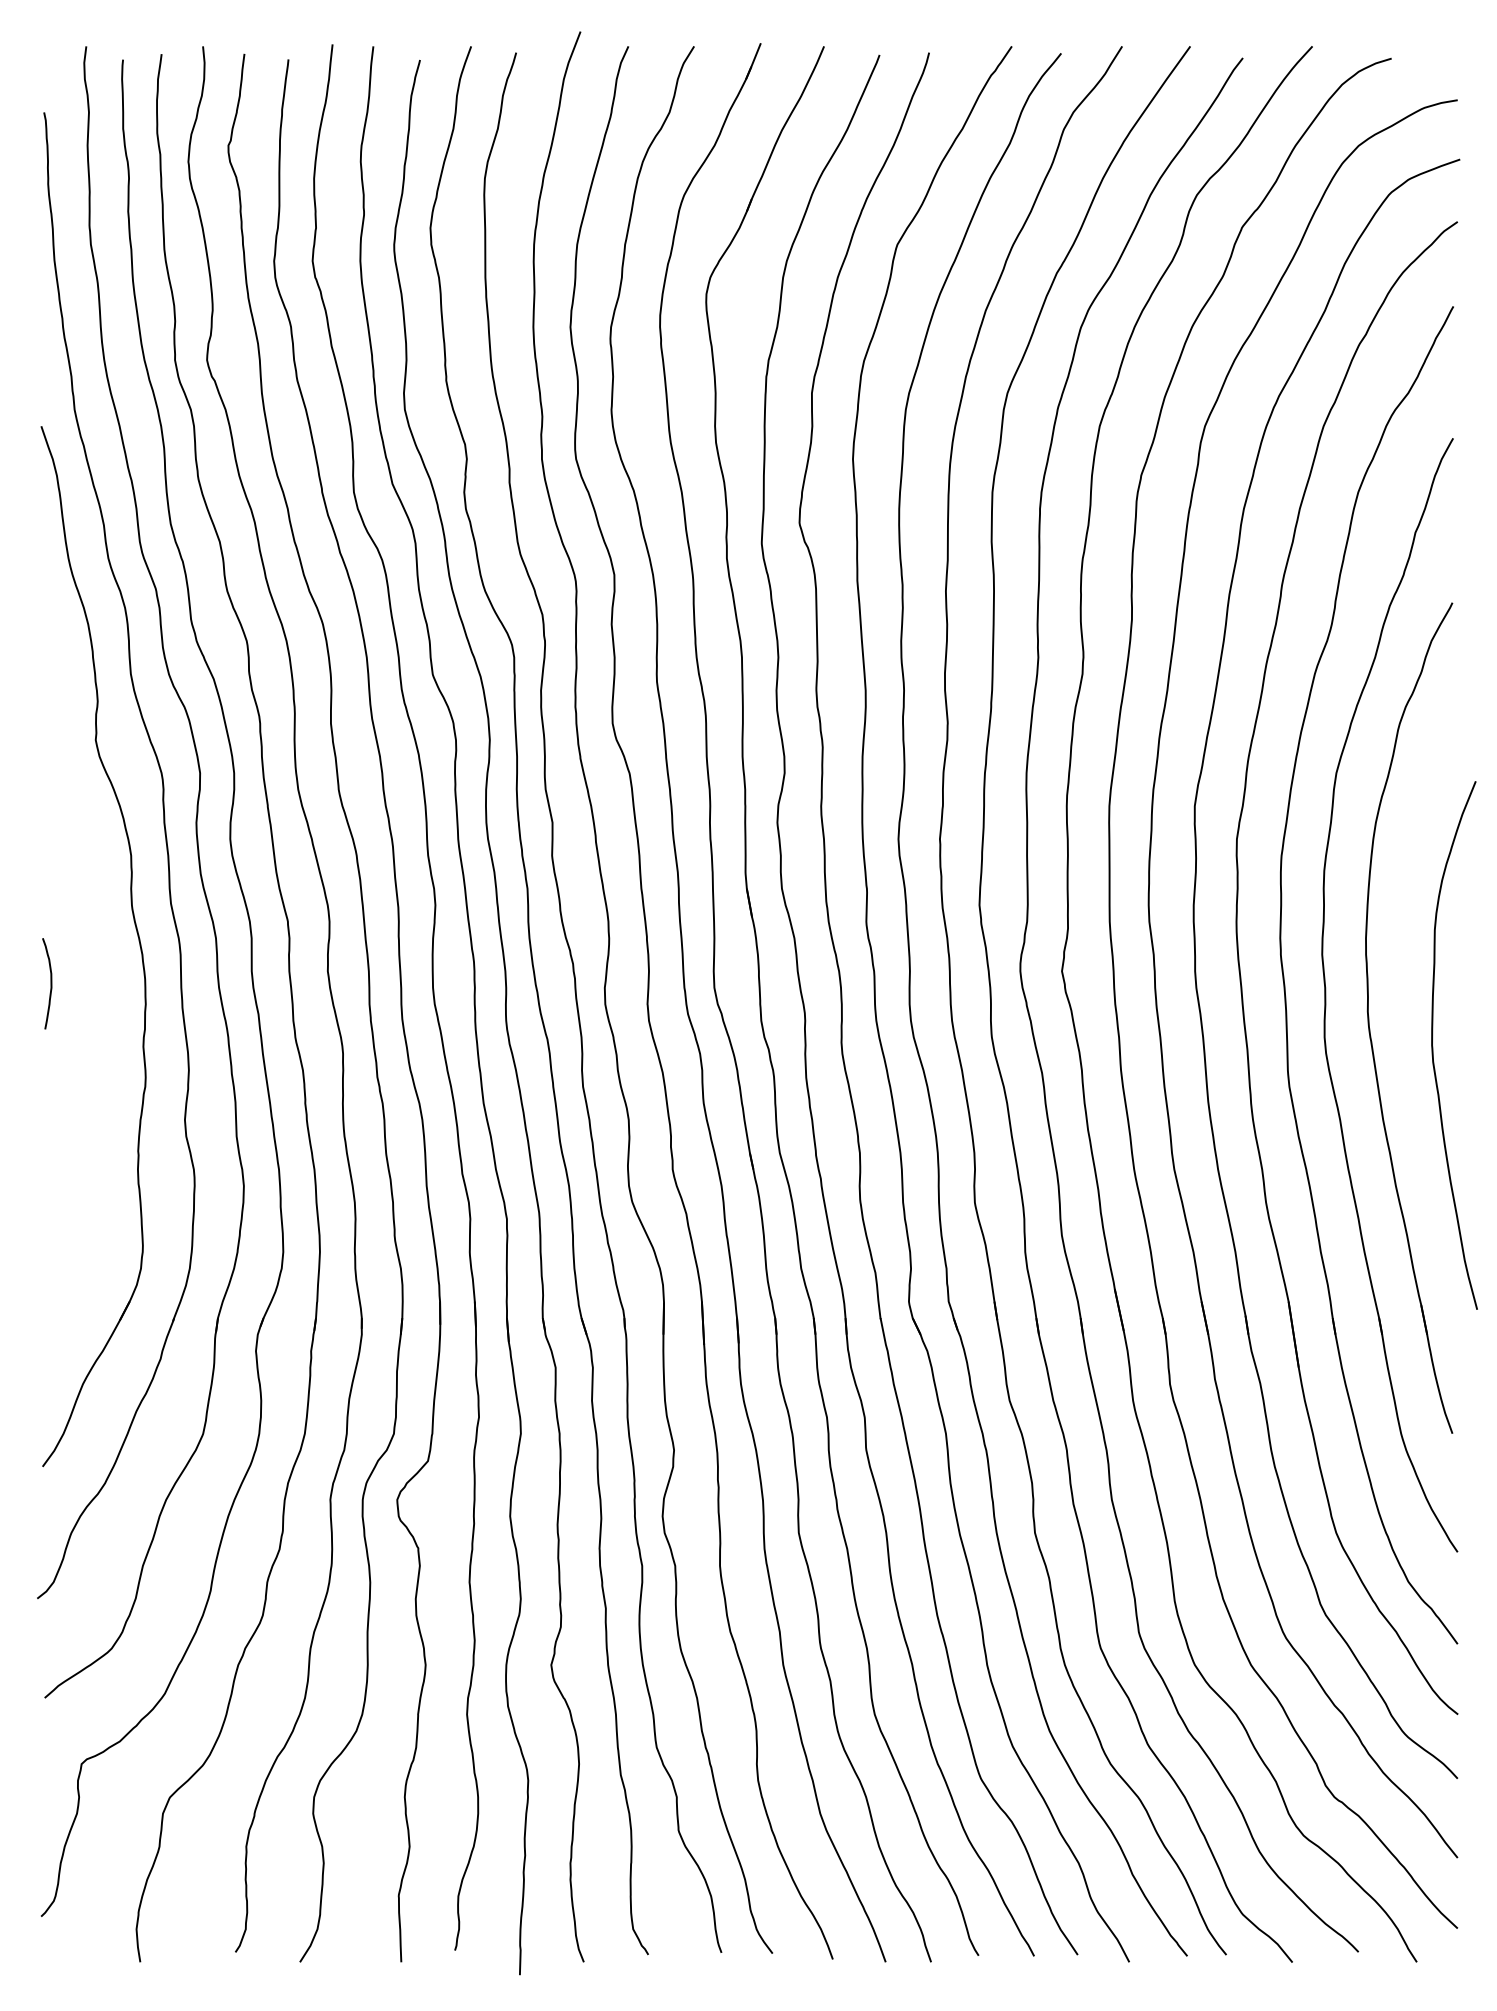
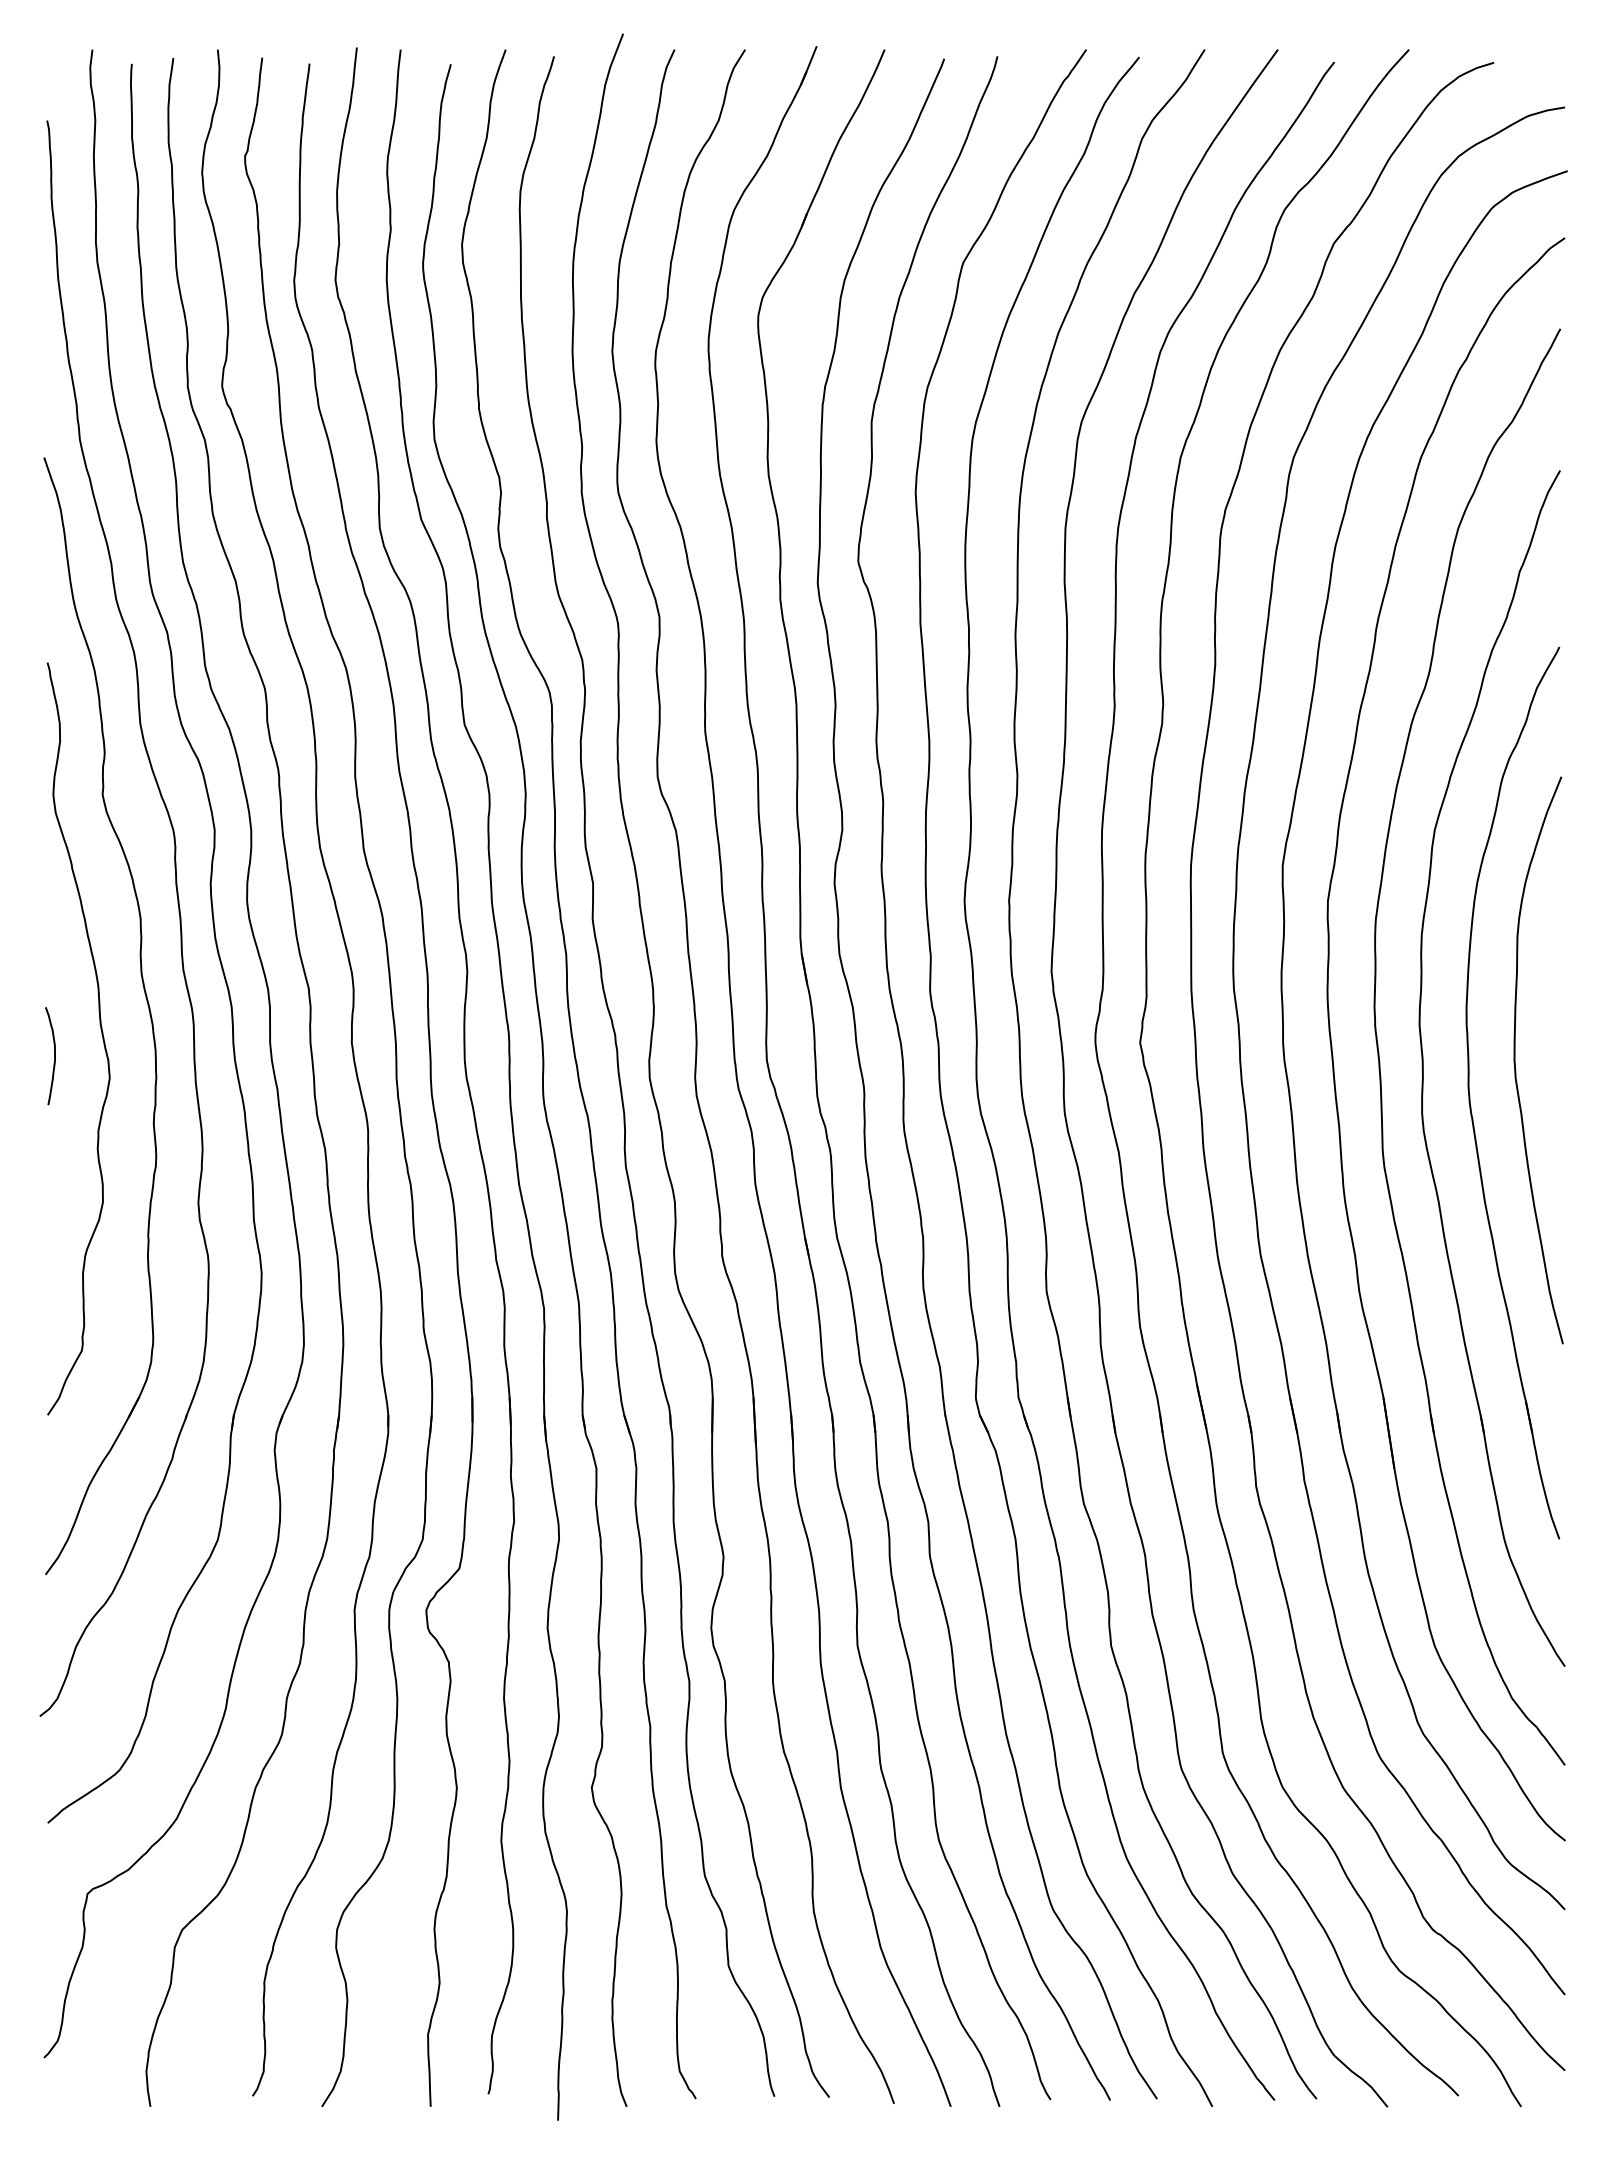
curve: (94, 963) -> (101, 1034), added
curve: (1433, 1045) -> (1515, 1060), moved

